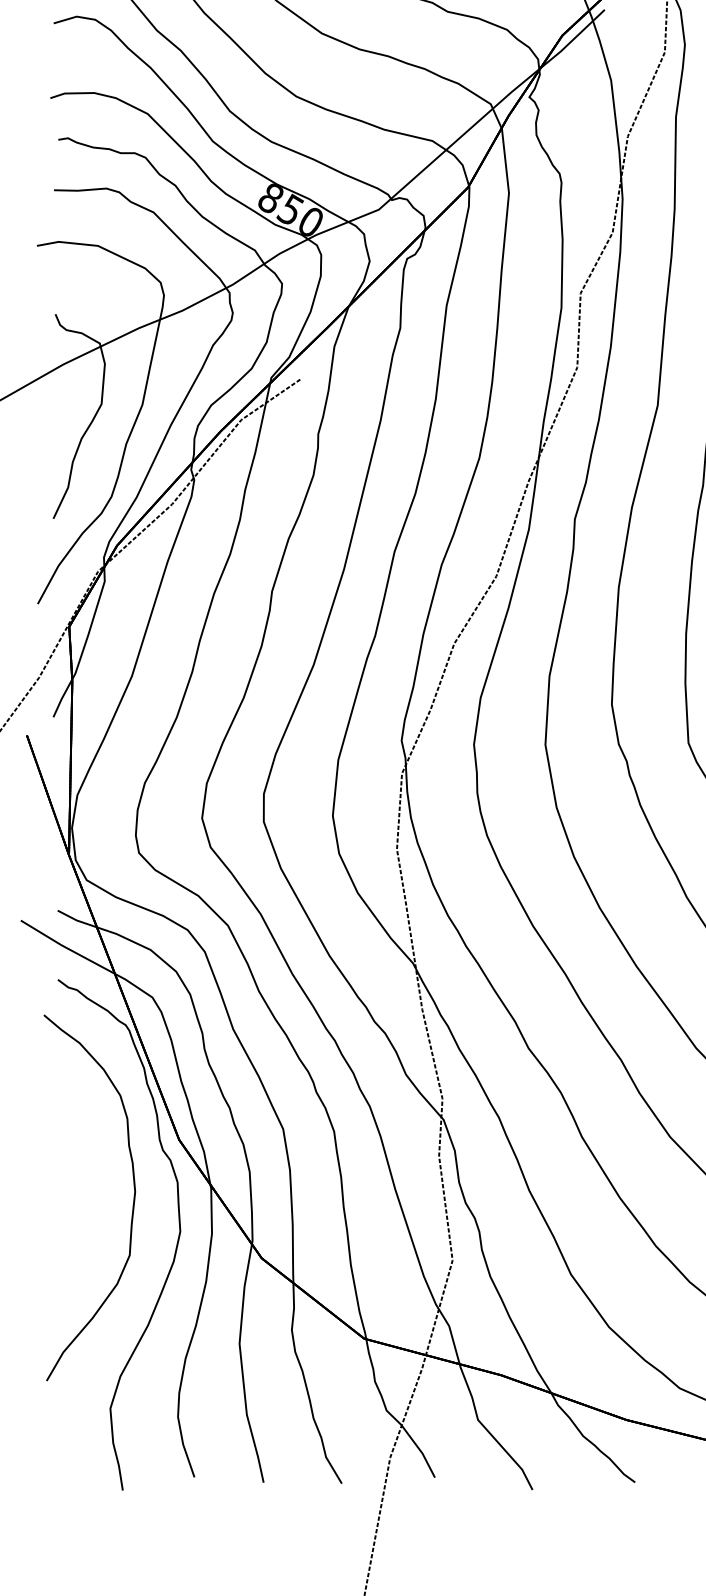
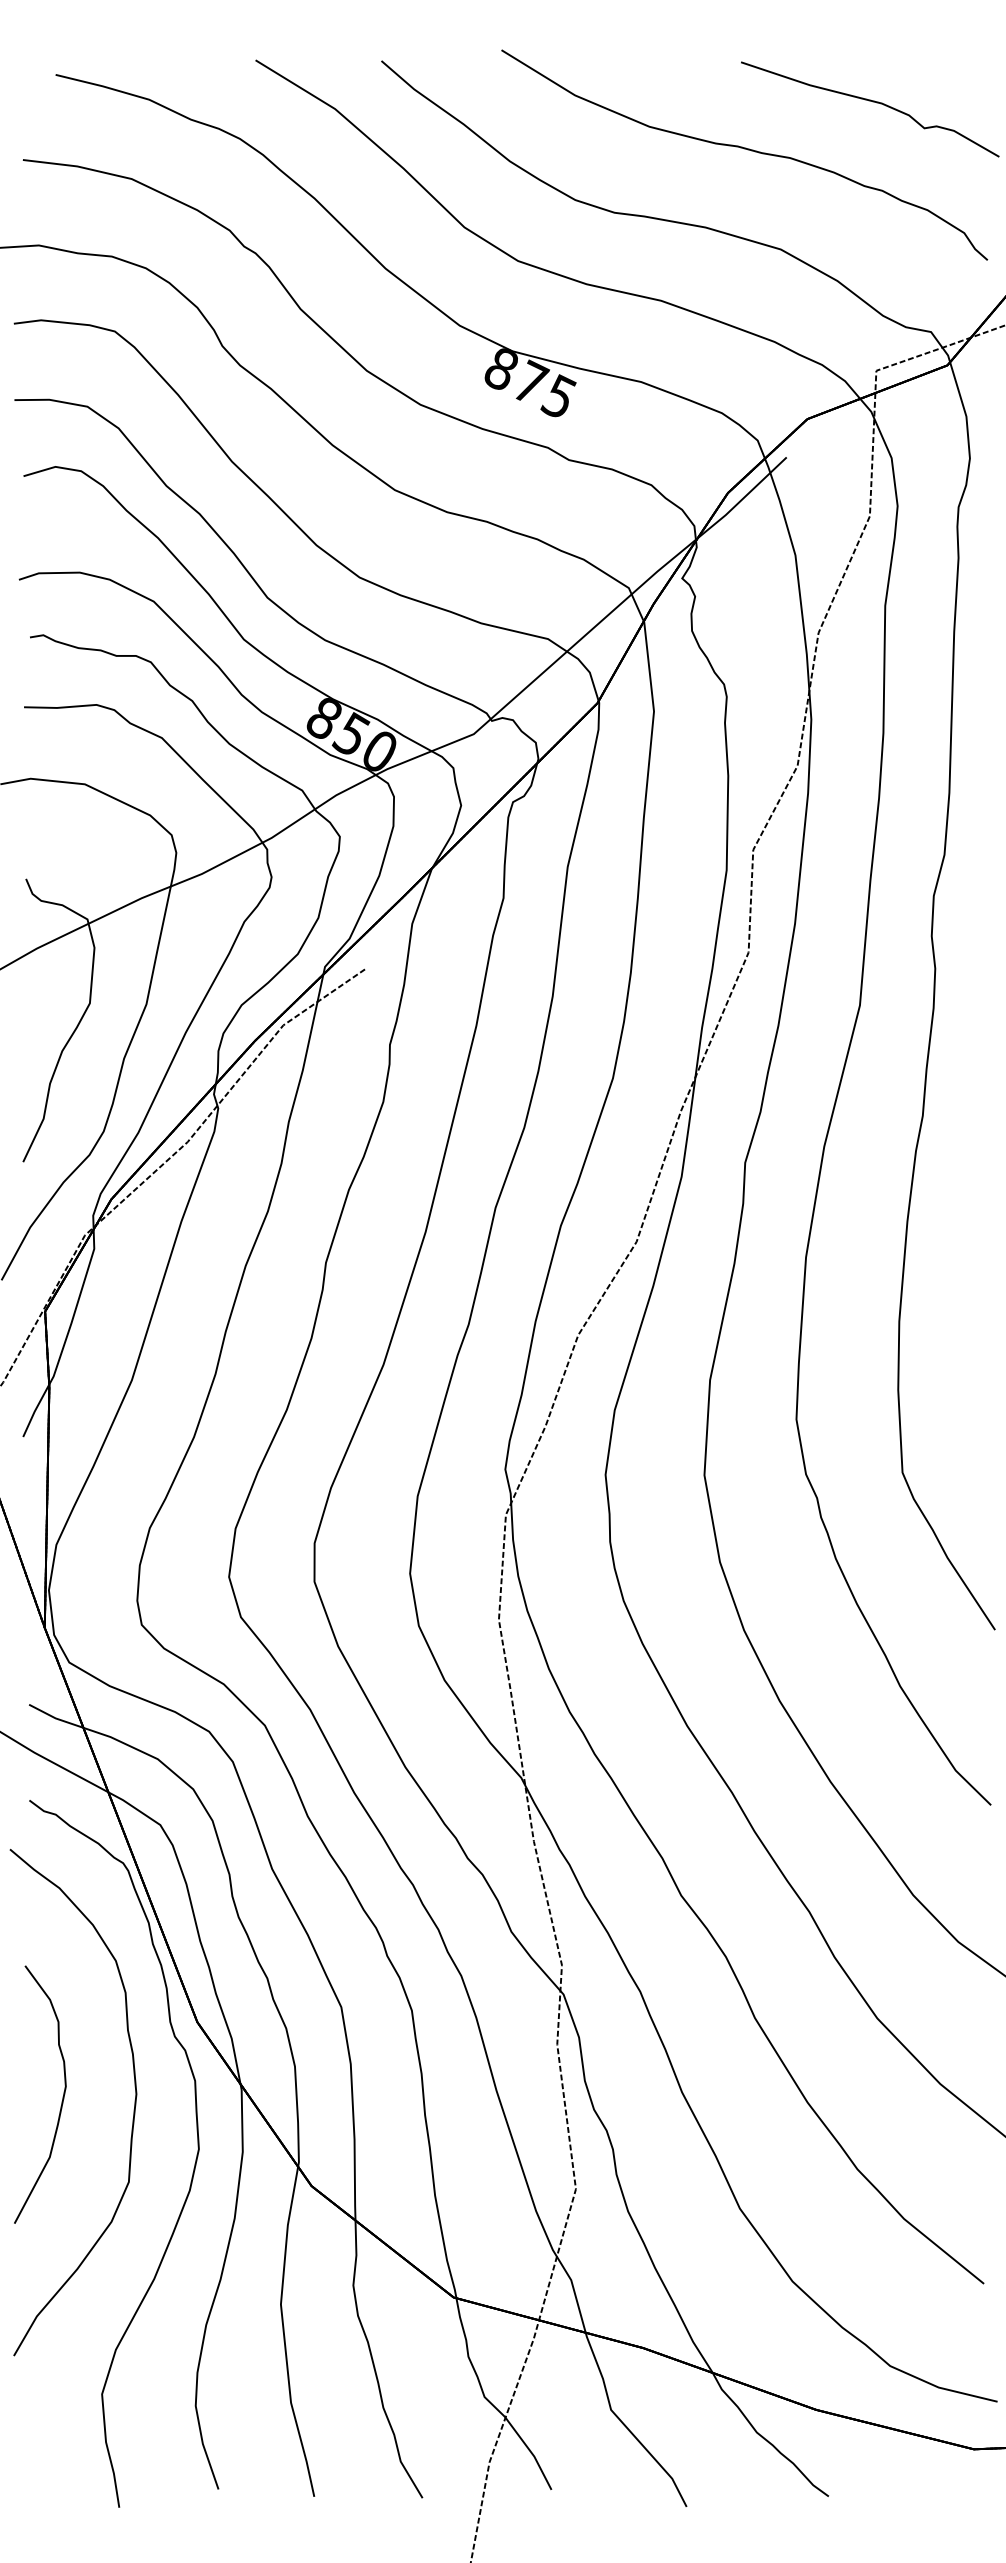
part: (81, 1193) -> (62, 2096), added

